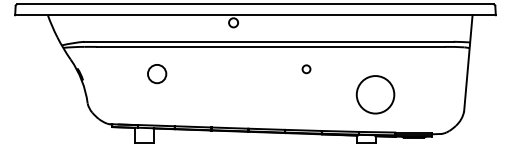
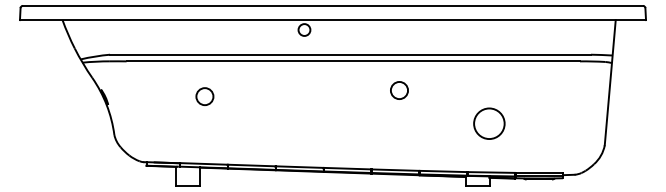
circle: (306, 69) -> (399, 90), size x1.67
circle: (156, 73) -> (204, 96), size x0.71
circle: (375, 94) -> (489, 123), size x0.62

